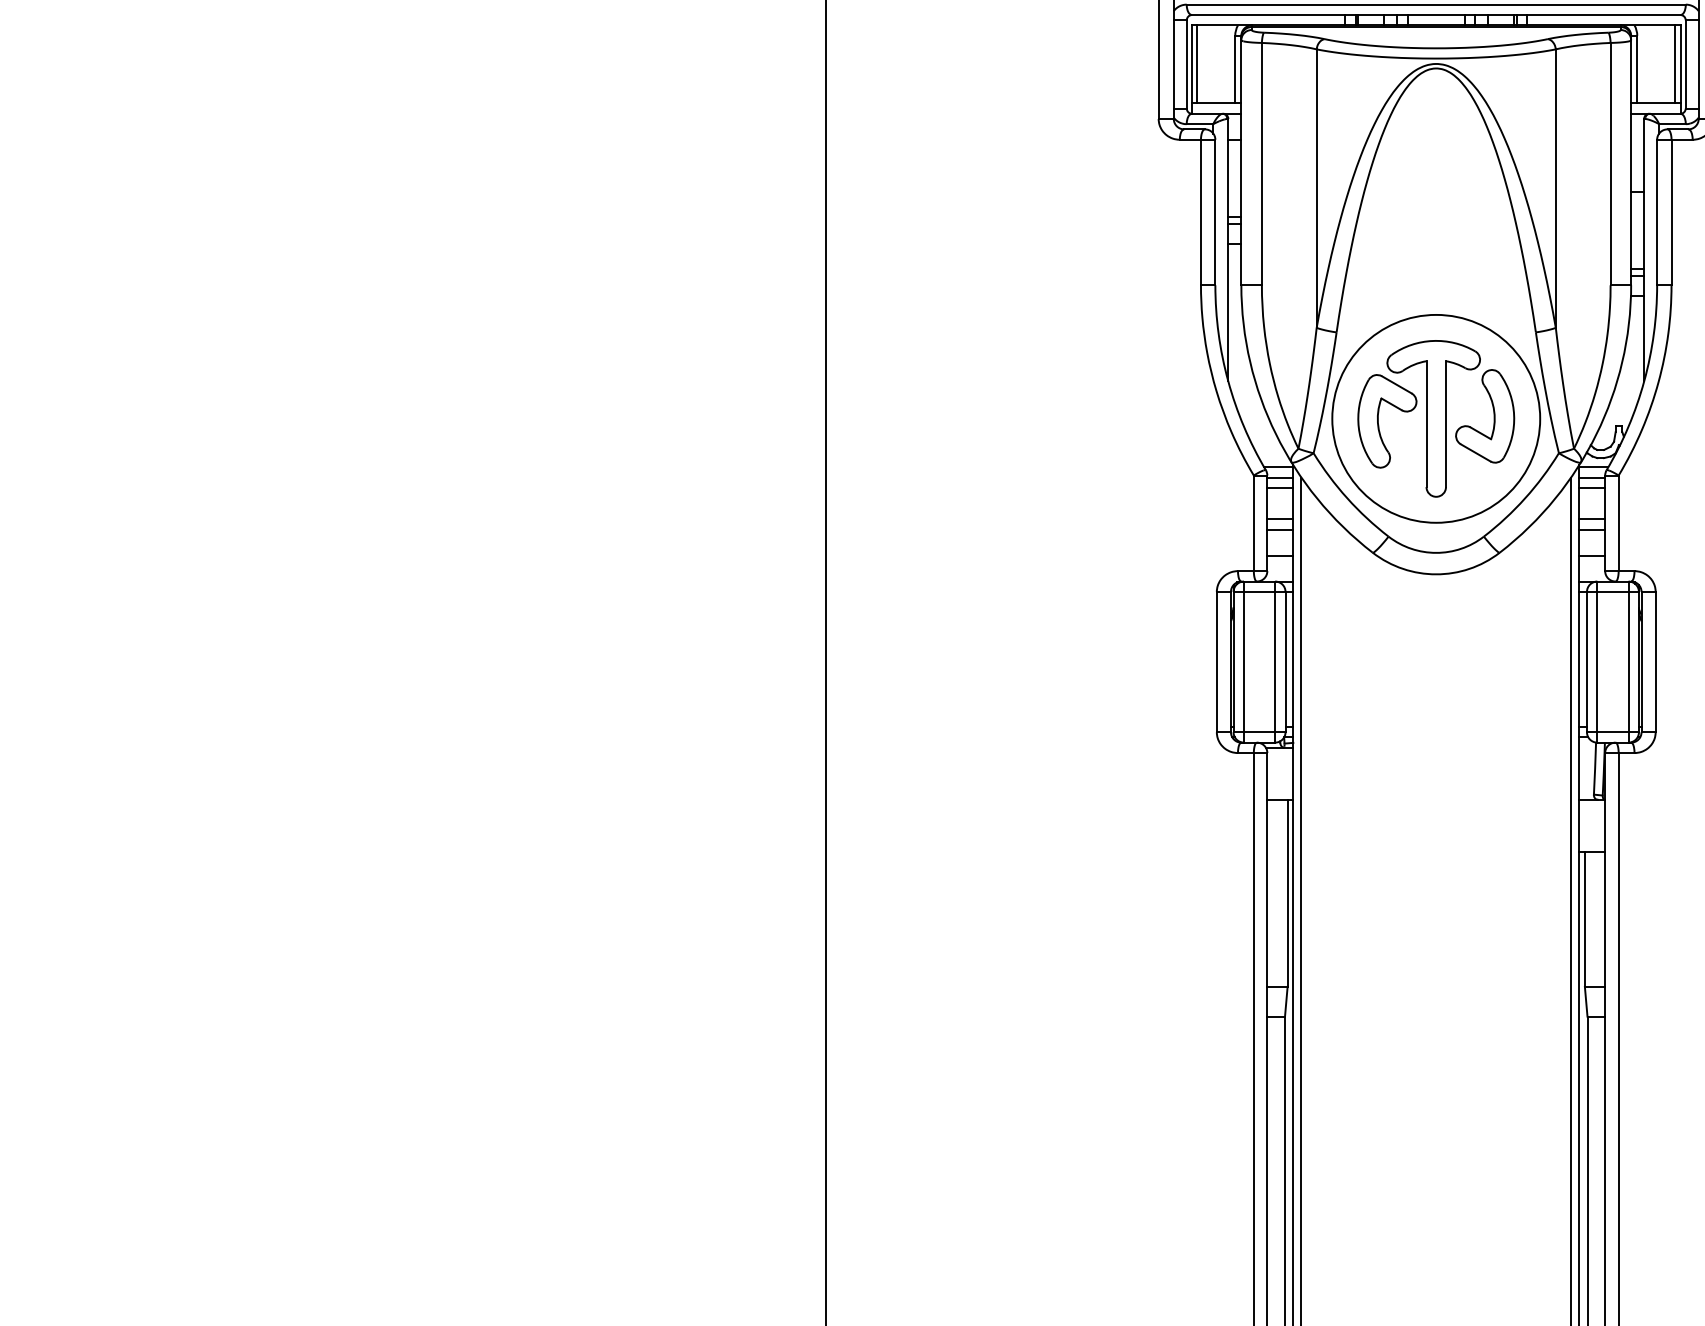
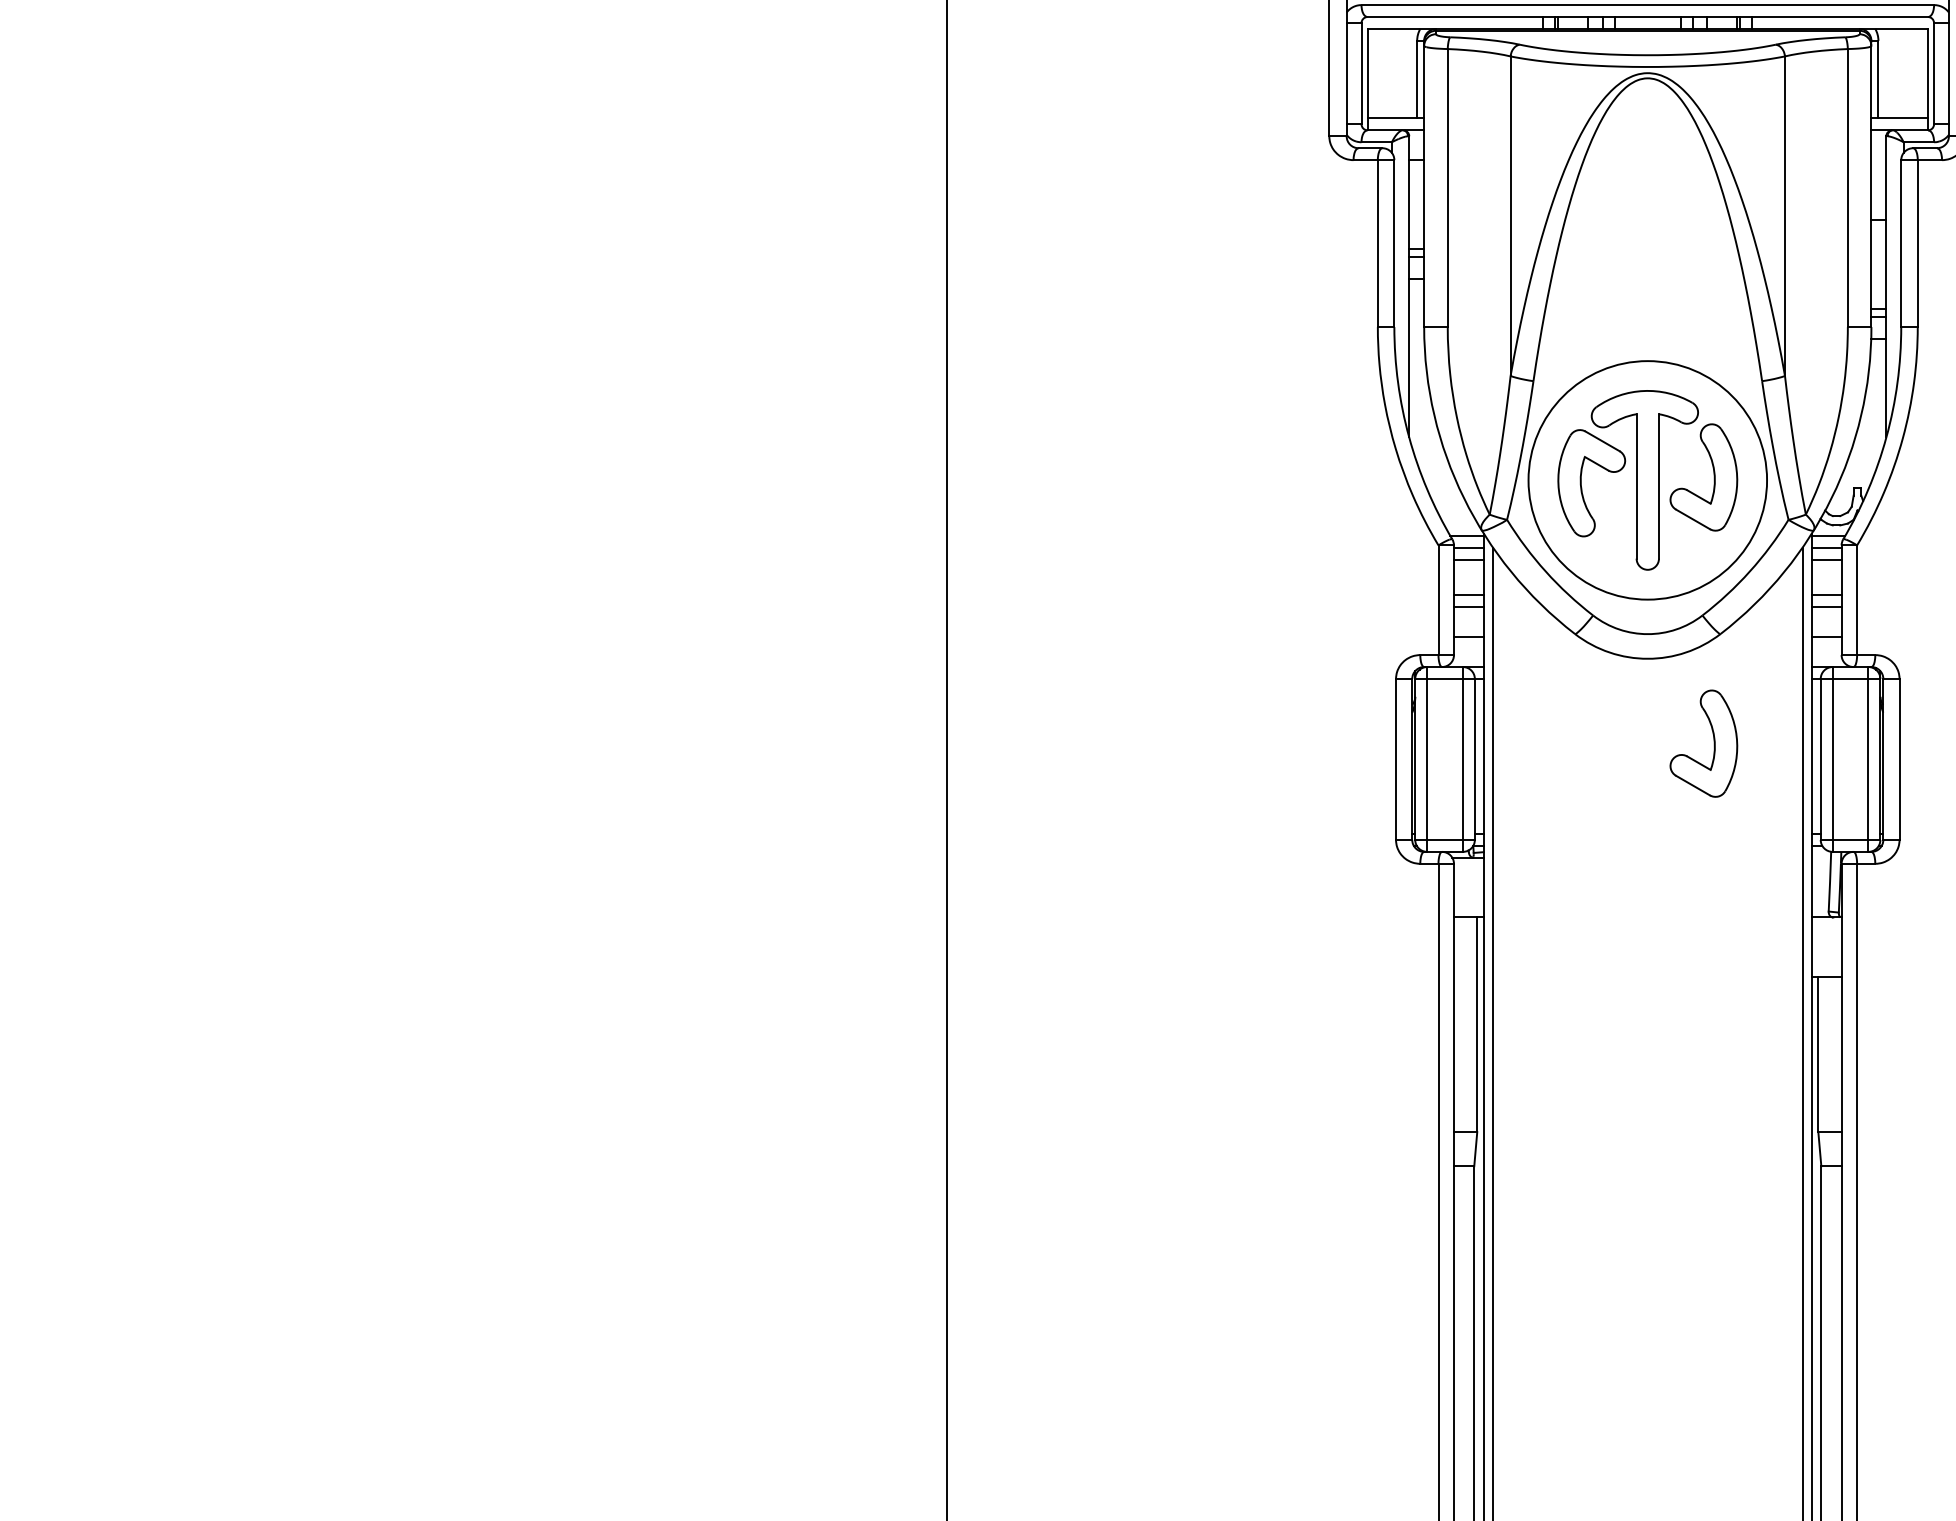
line: (1197, 64) -> (1373, 73), removed
line: (1675, 64) -> (1922, 73), removed
part: (1493, 648) -> (1713, 743), added

